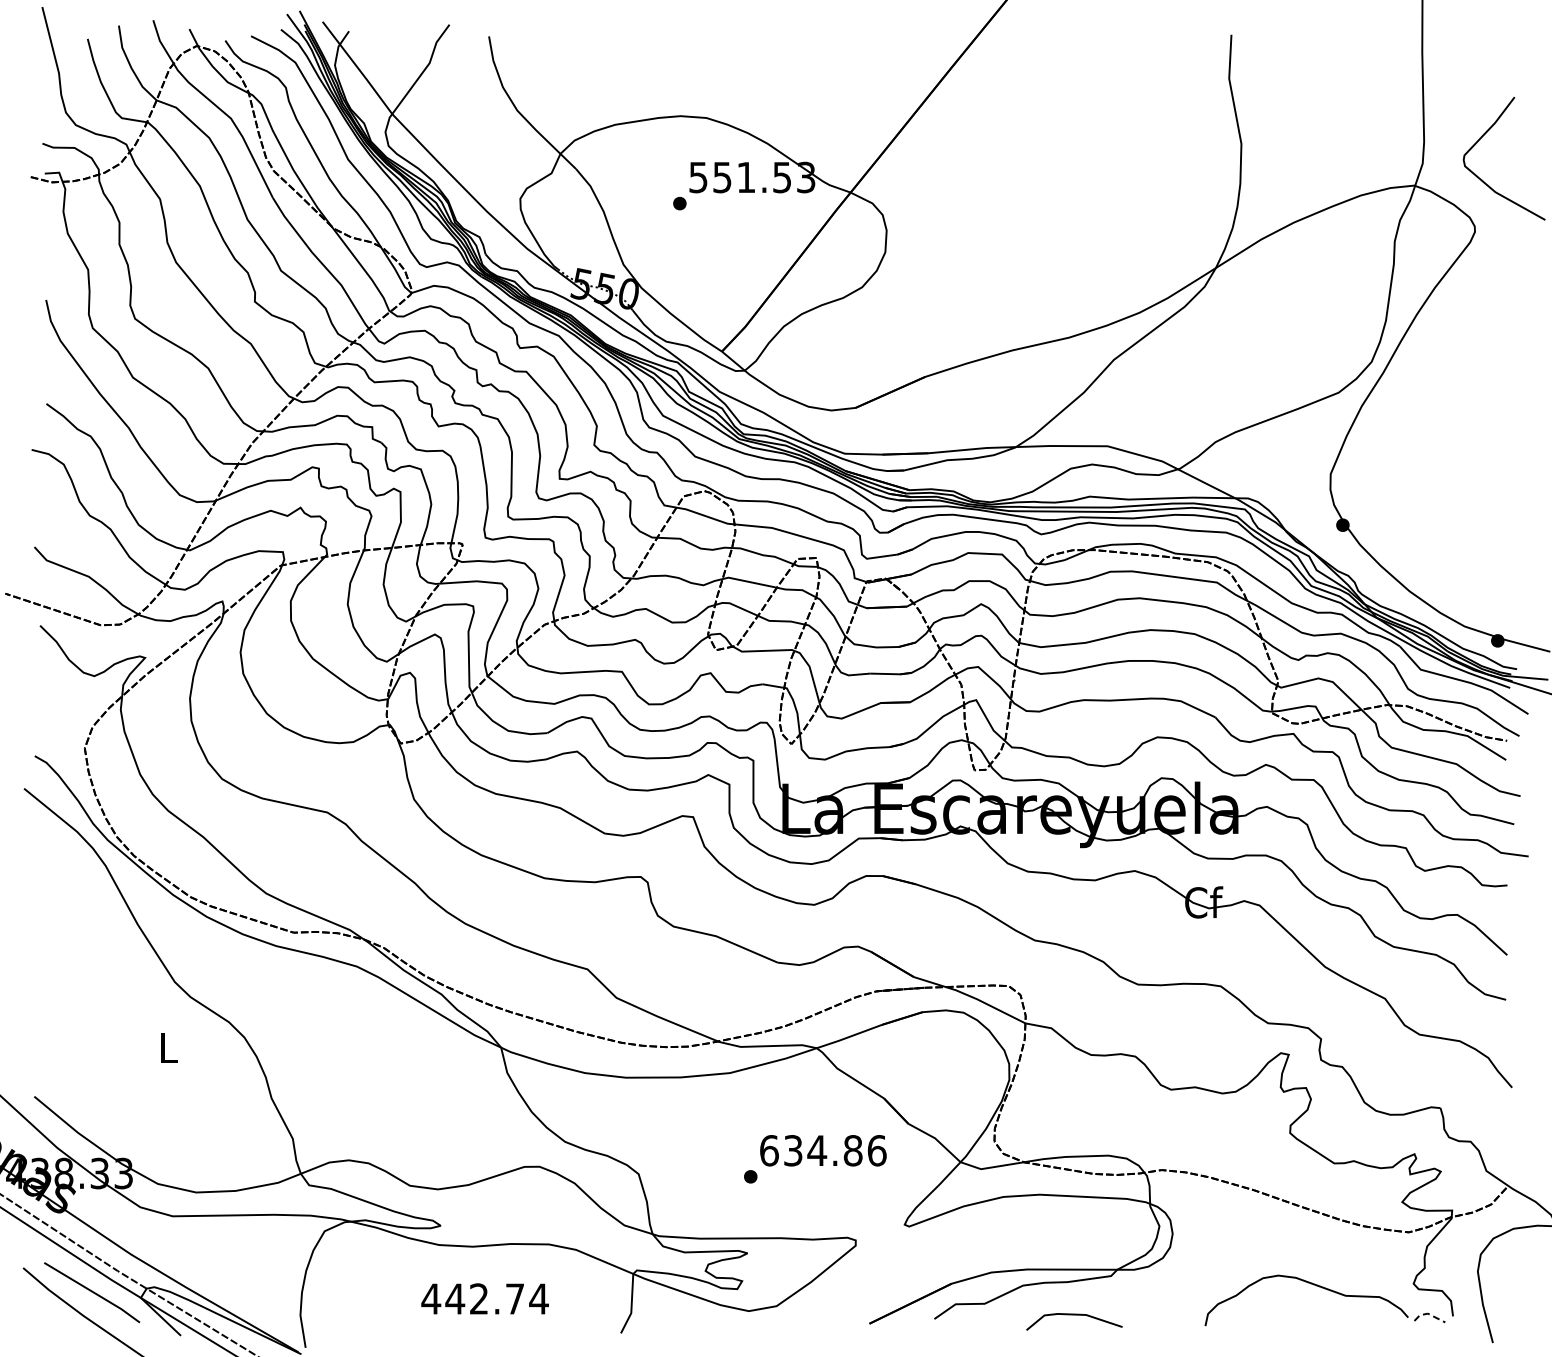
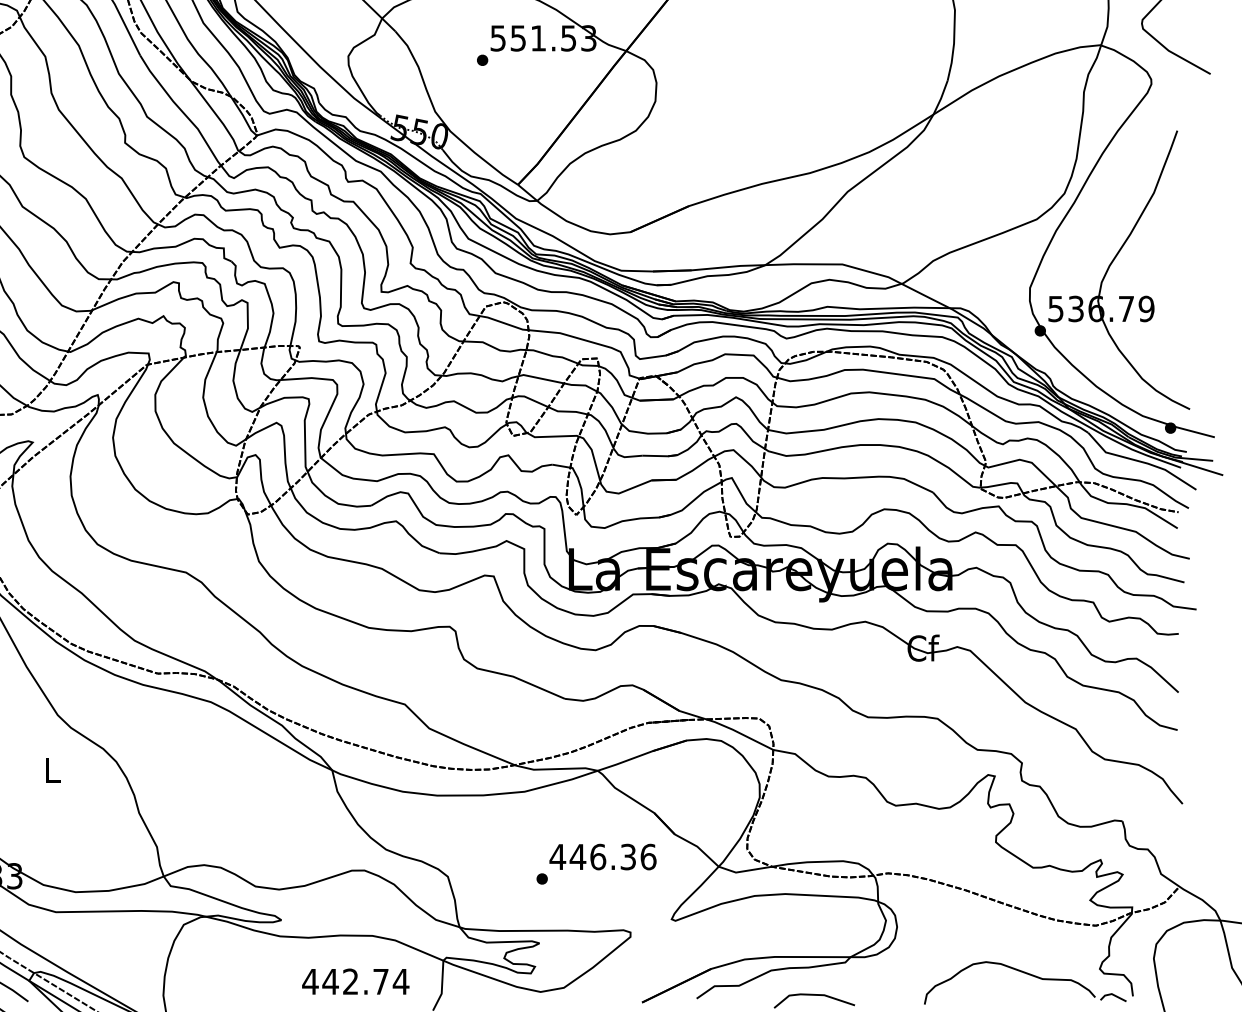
part: (1426, 448) -> (1110, 266), added
text: (810, 1150) -> (592, 856), 634.86 -> 446.36
text: (484, 1298) -> (355, 981), moved
line: (1428, 1314) -> (1112, 994), dashed -> solid

